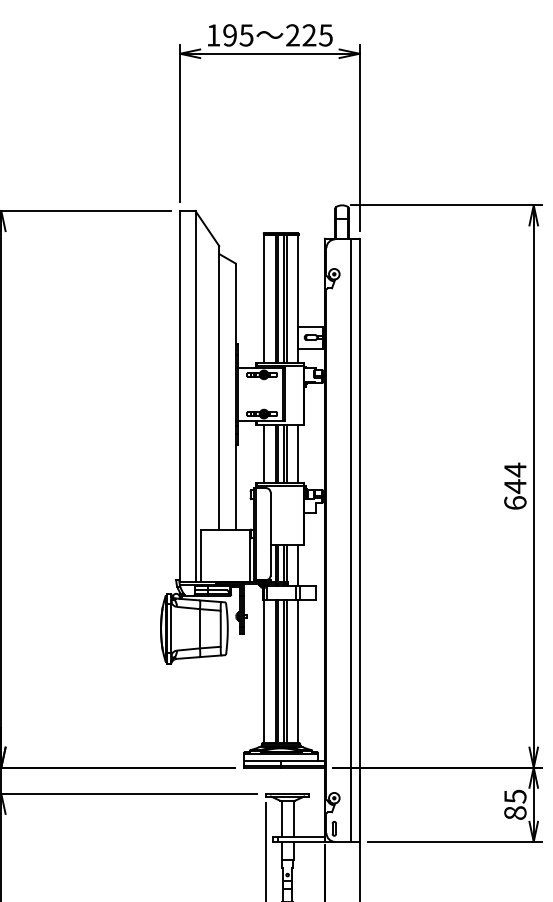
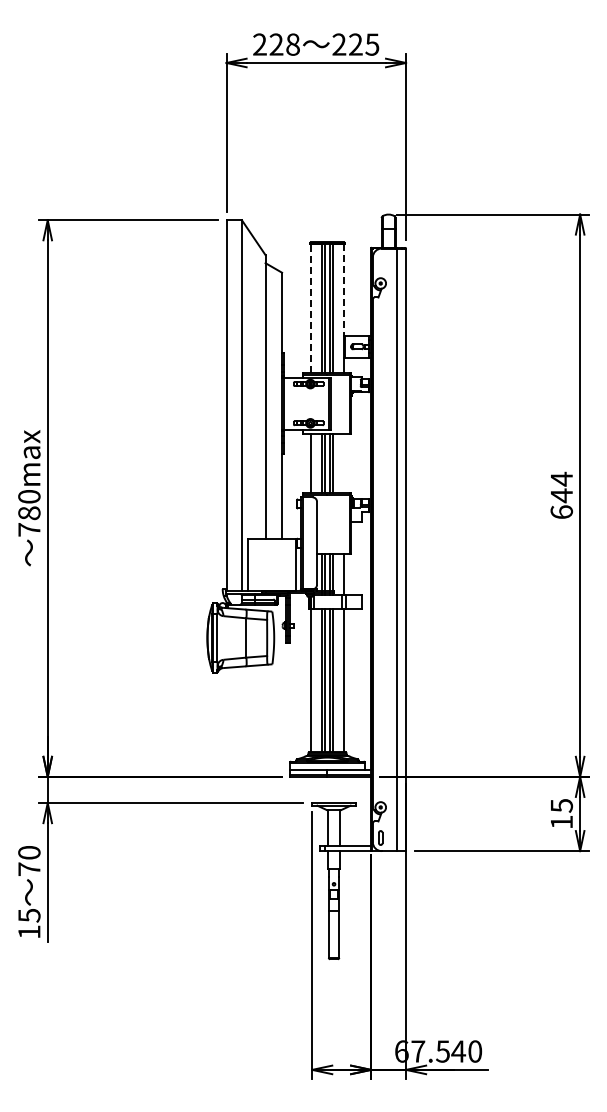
text: (230, 35) -> (276, 44), 195 -> 228
line: (298, 281) -> (344, 290), solid -> dashed
line: (264, 298) -> (310, 307), solid -> dashed
line: (298, 453) -> (344, 462), removed
text: (515, 813) -> (561, 822), 85 -> 15

